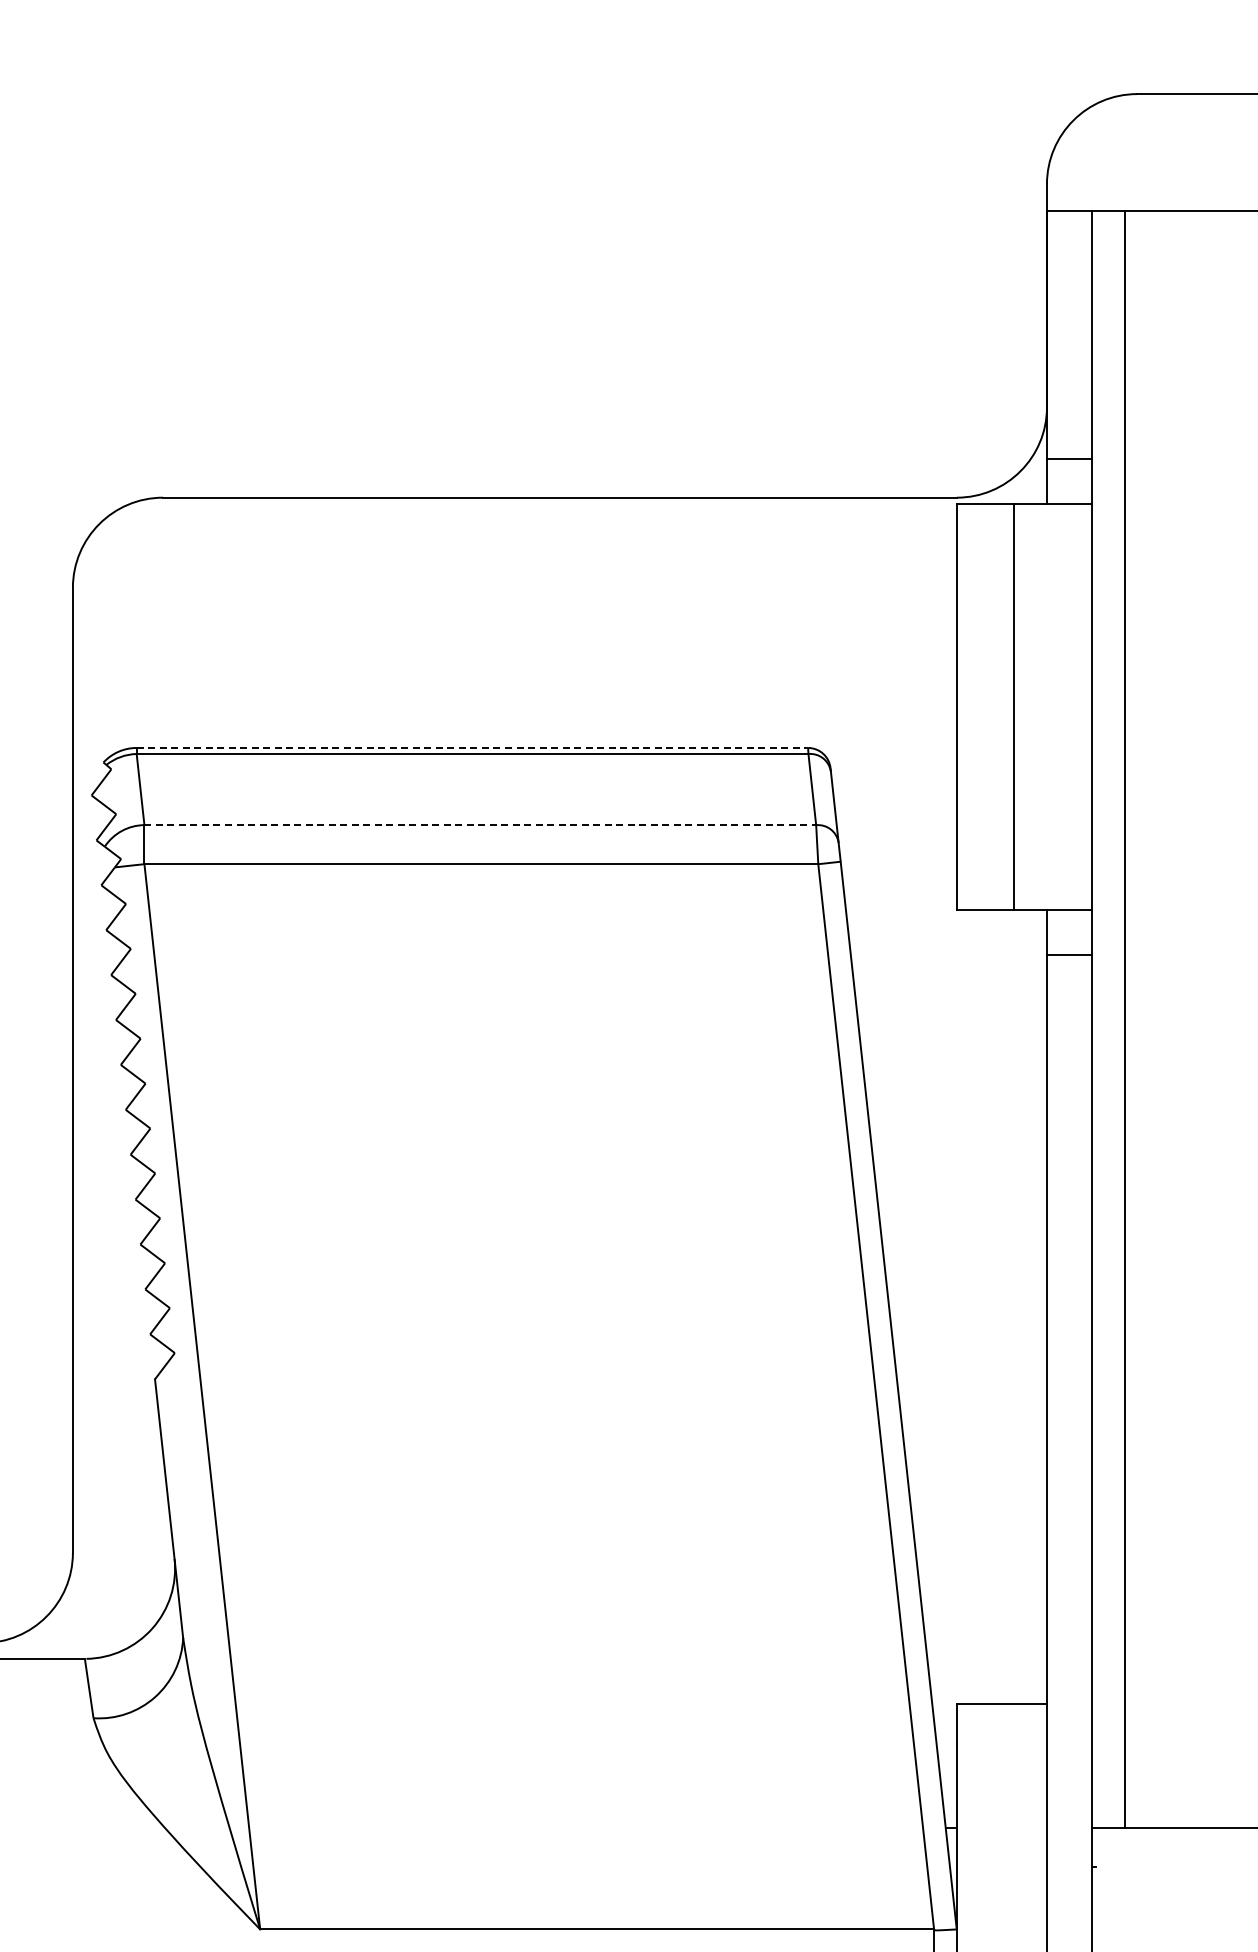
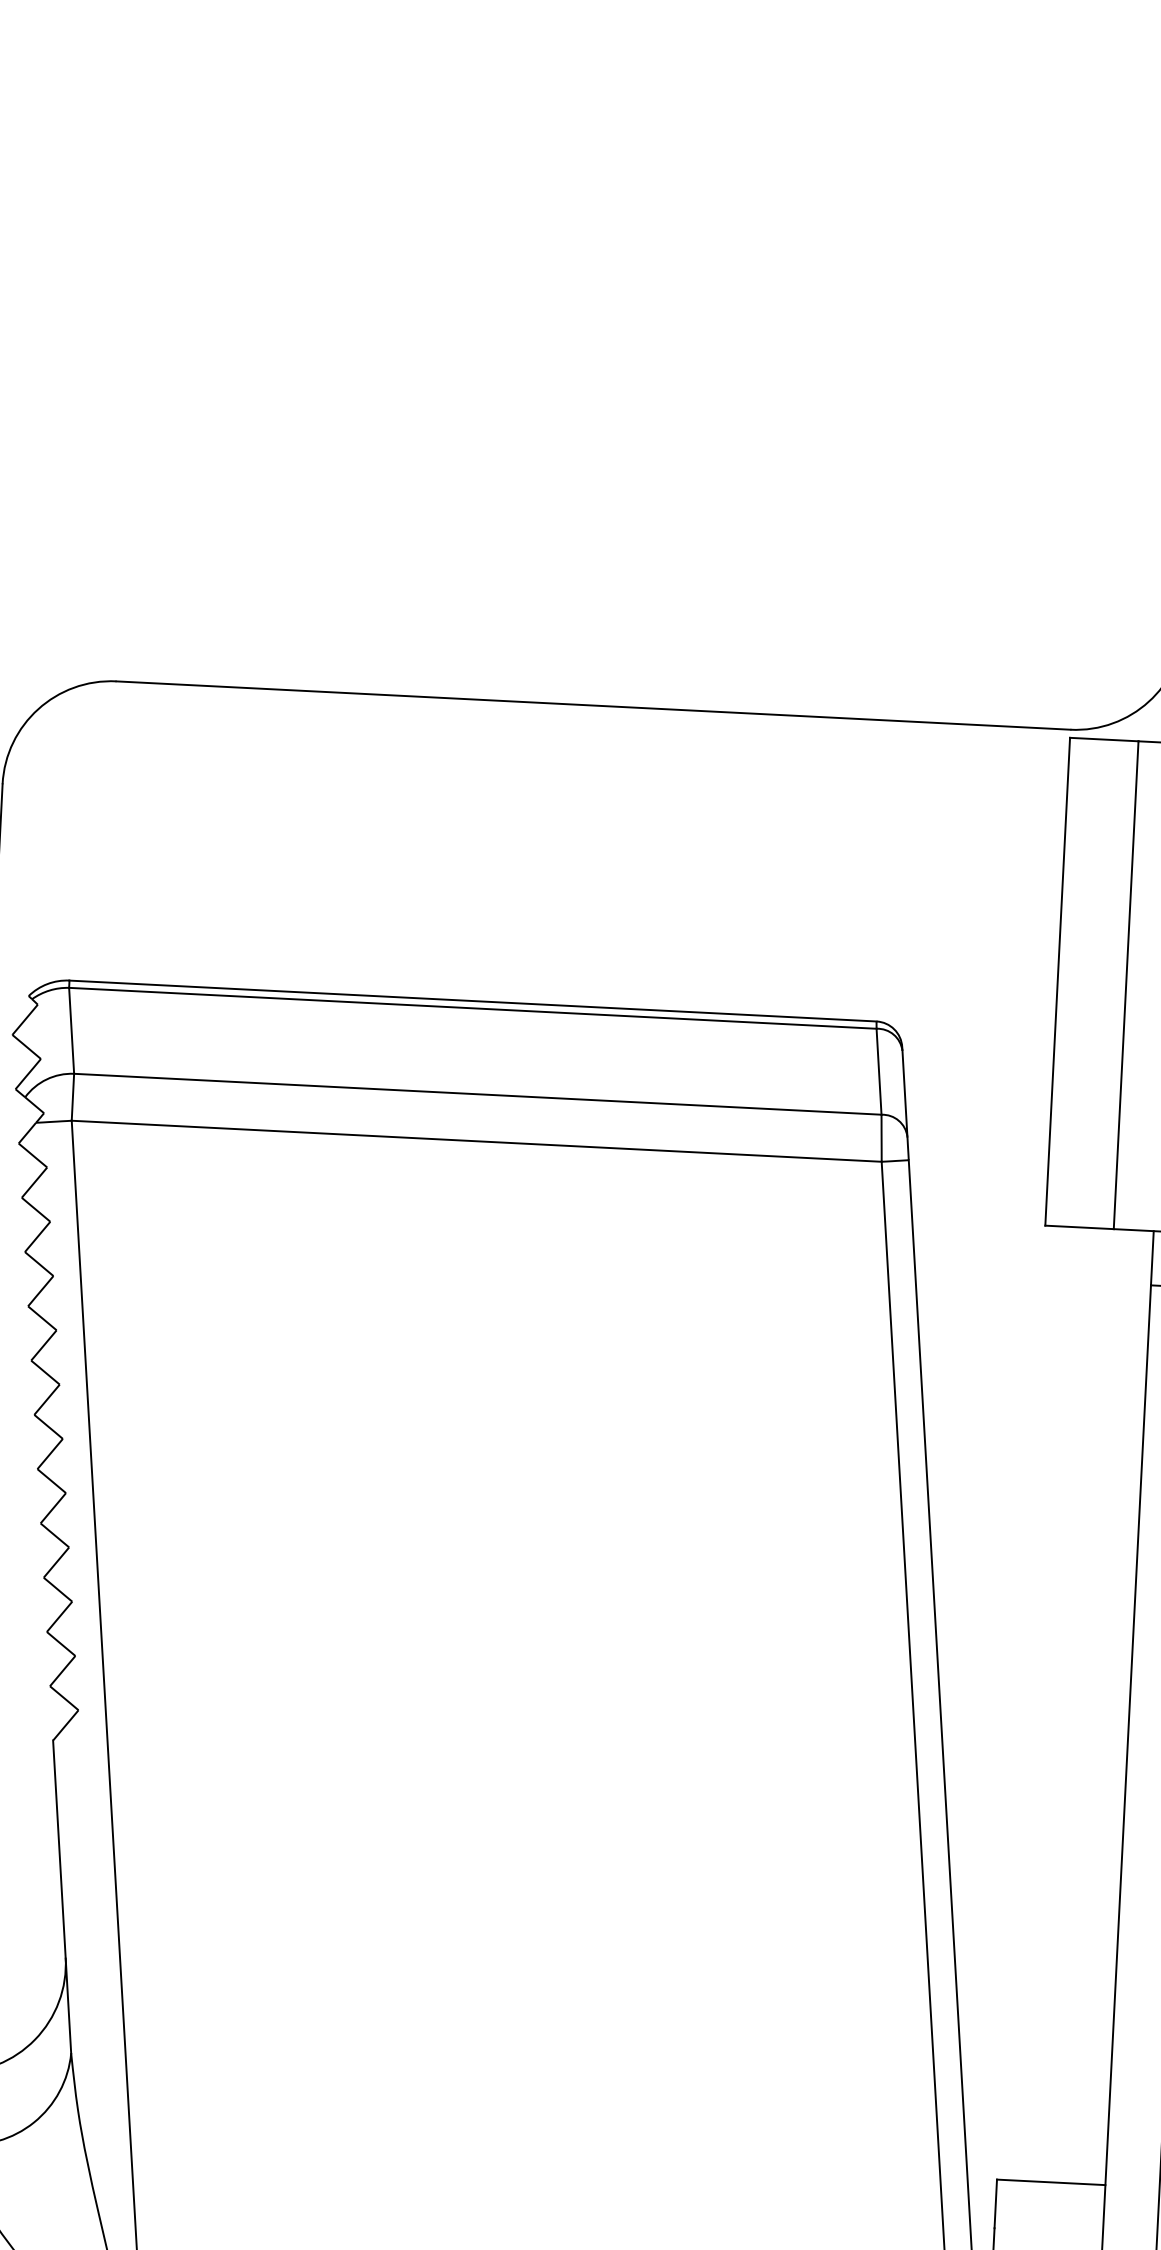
line: (472, 747) -> (473, 1000), dashed -> solid
line: (480, 825) -> (478, 1094), dashed -> solid

